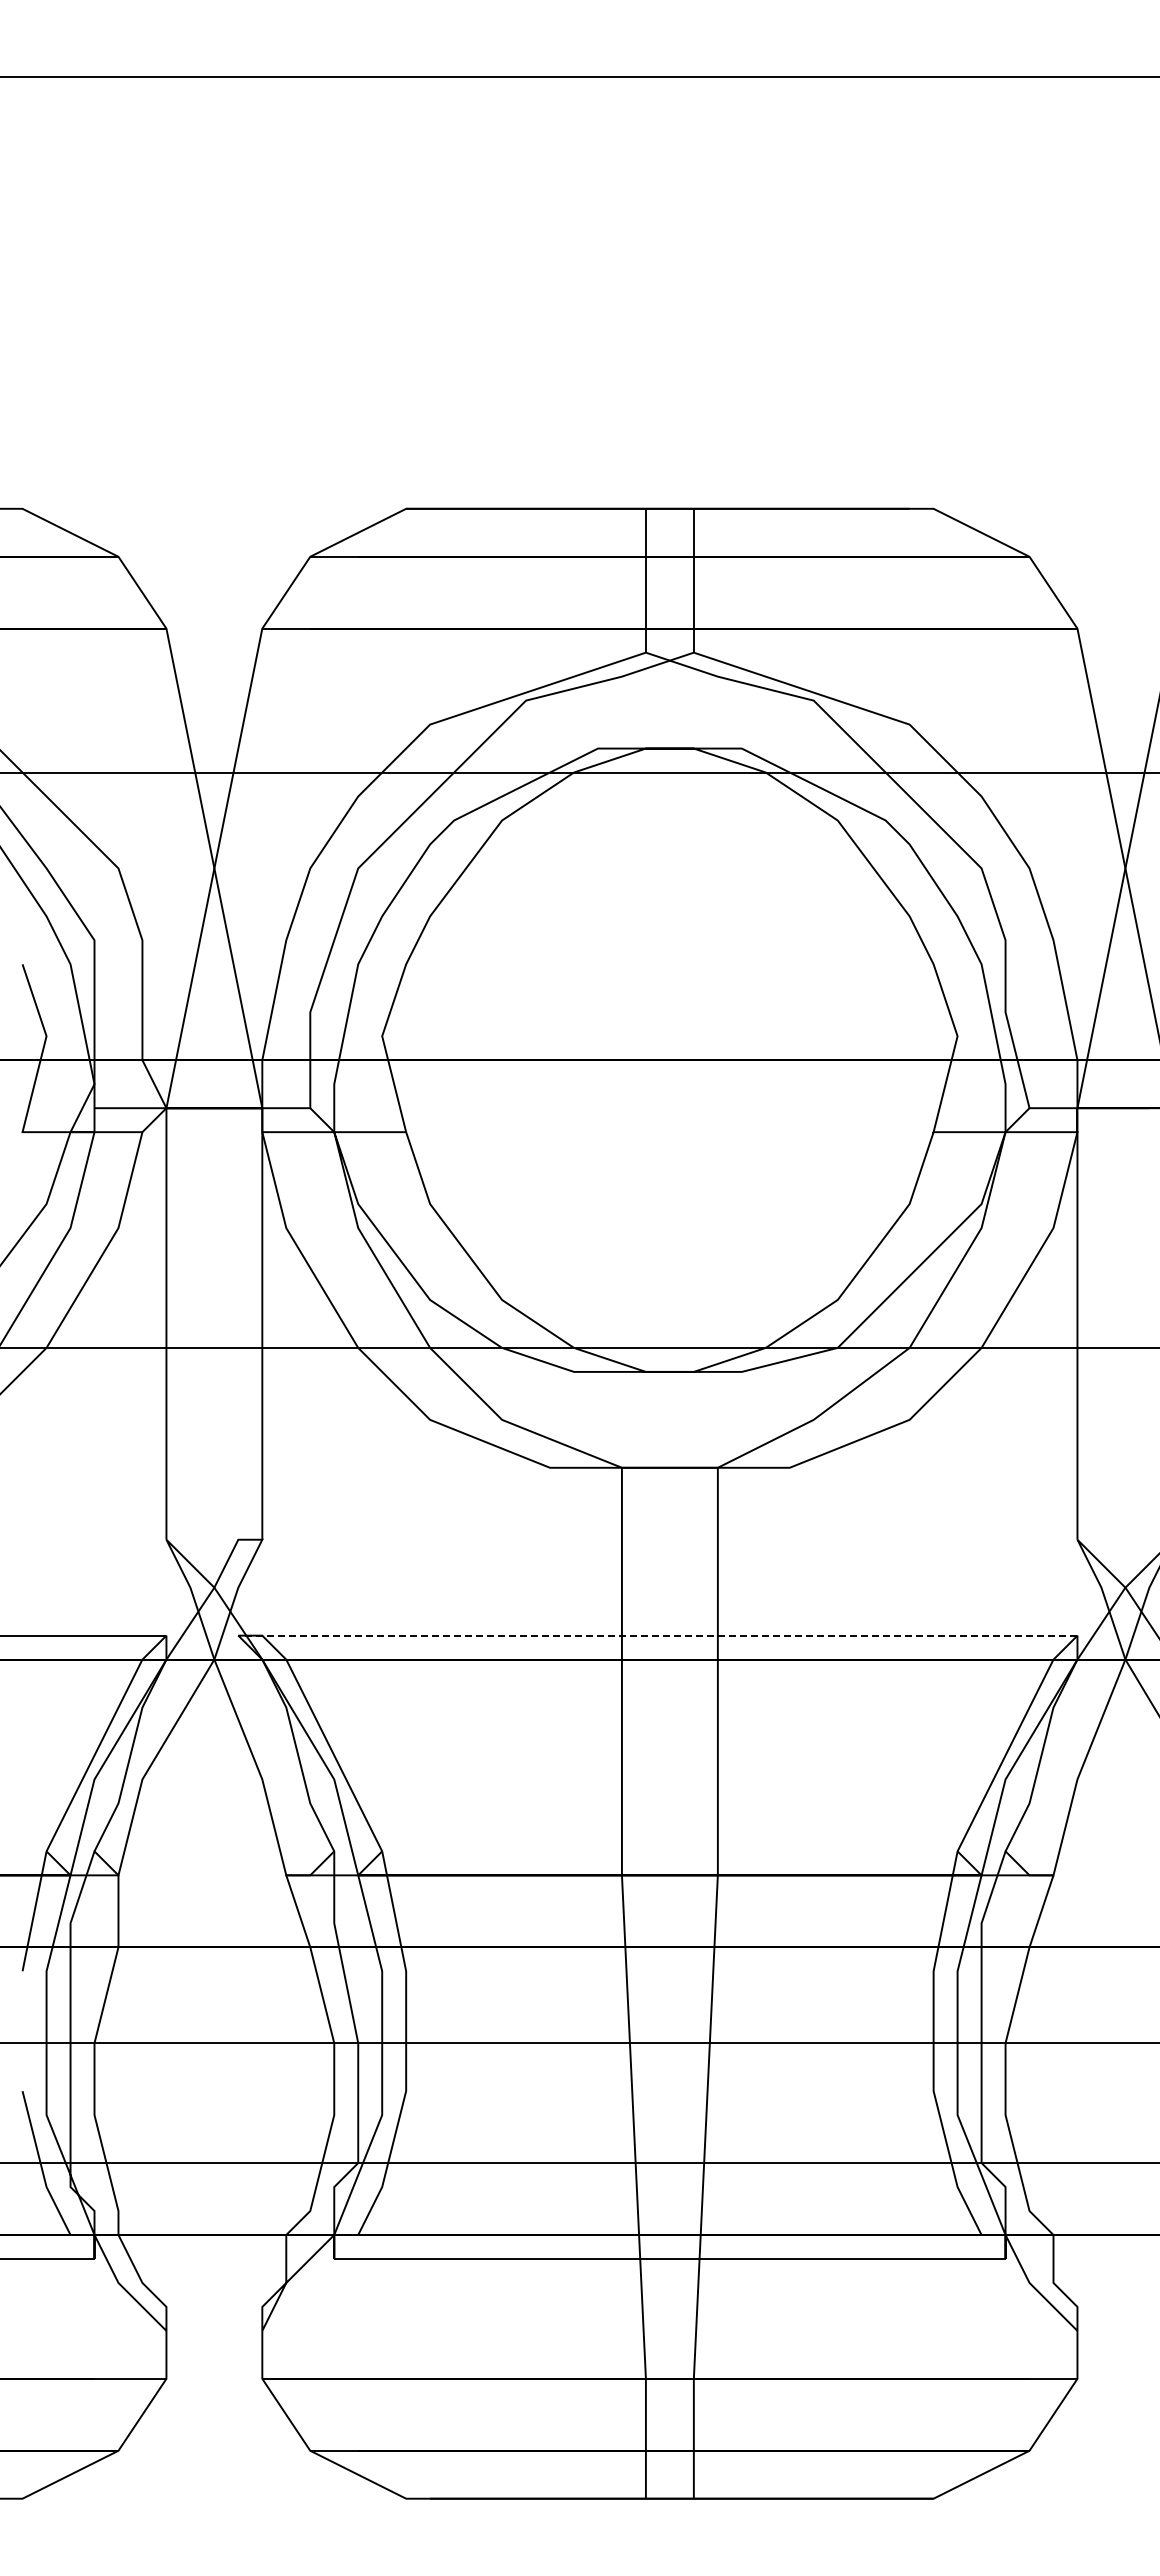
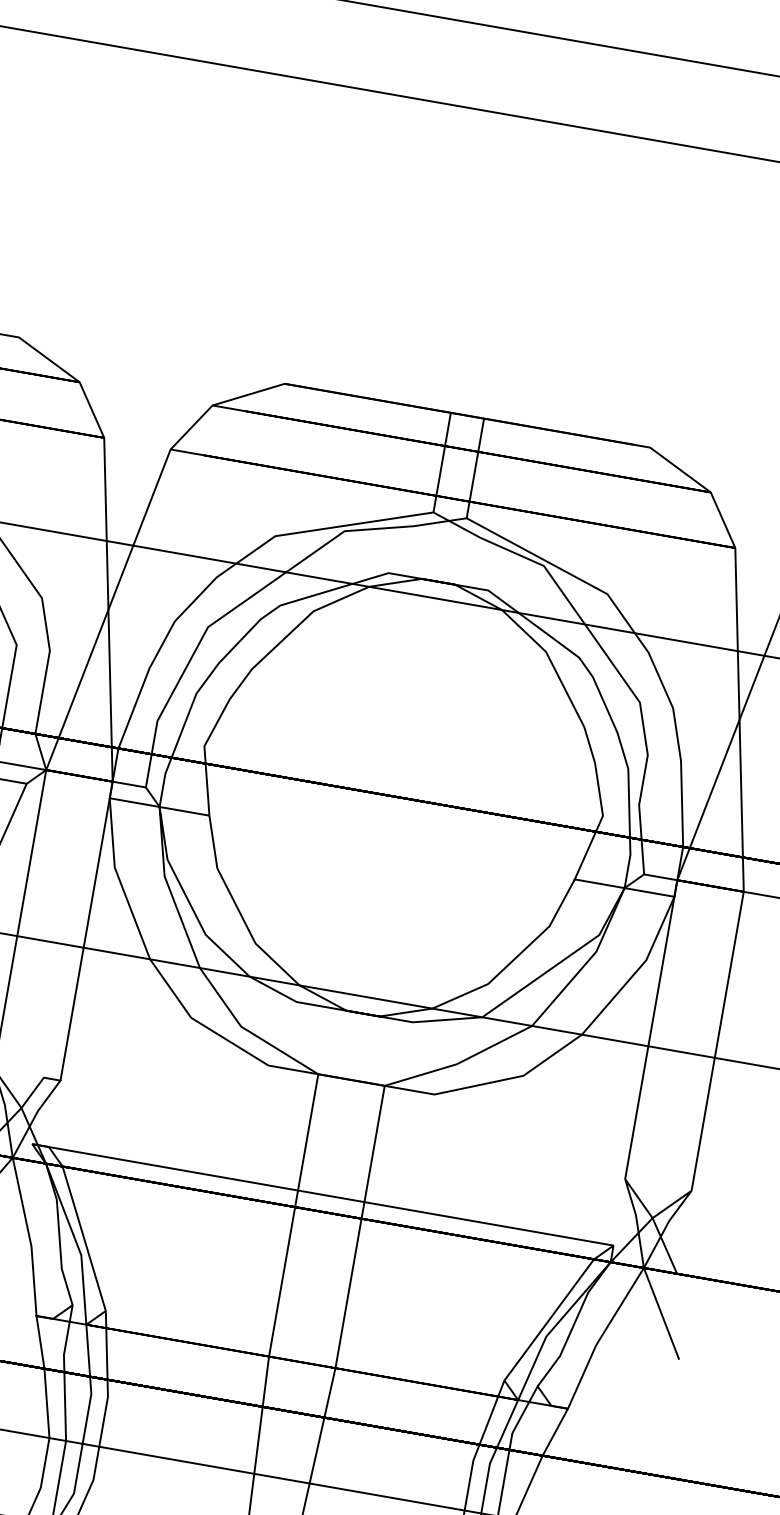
line: (657, 1635) -> (322, 1194), dashed -> solid

